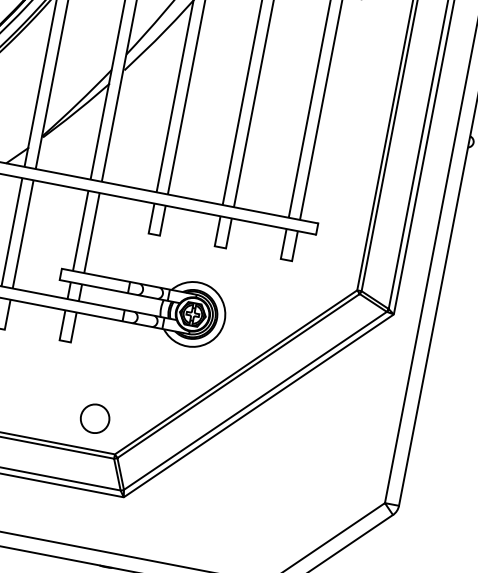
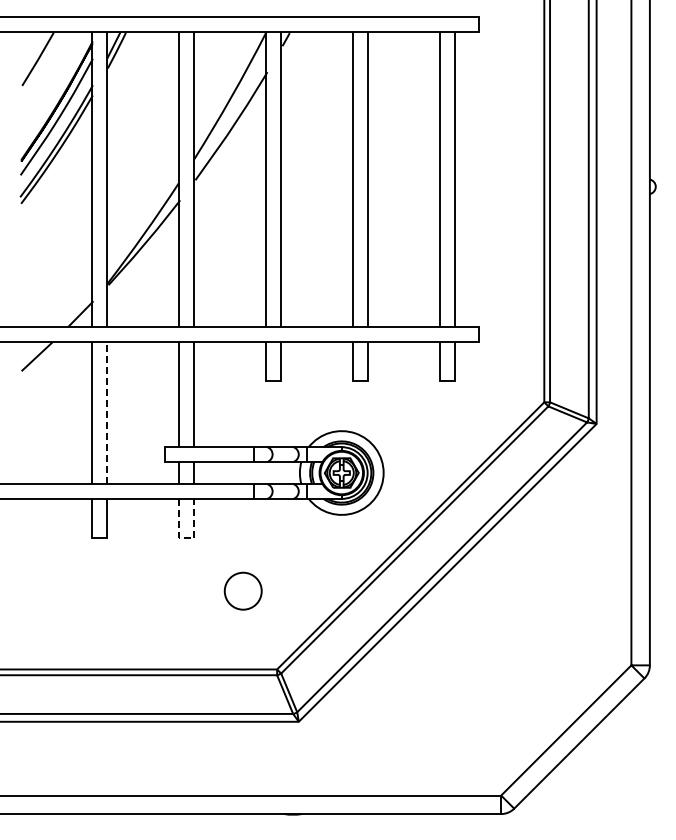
line: (23, 234) -> (107, 412), solid -> dashed
line: (65, 341) -> (187, 538), solid -> dashed
circle: (94, 418) -> (242, 590), moved

